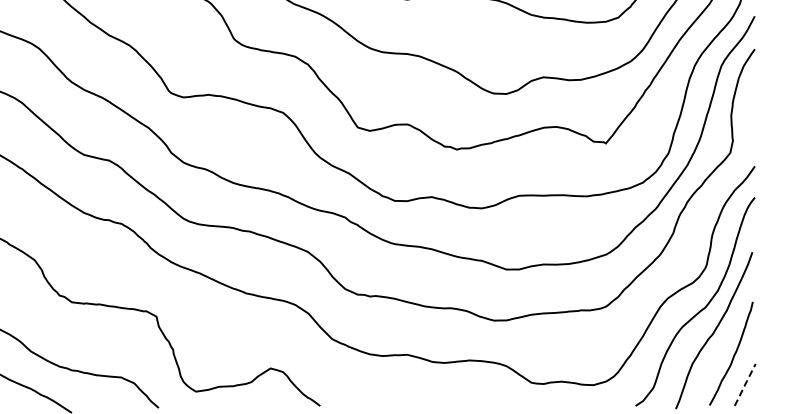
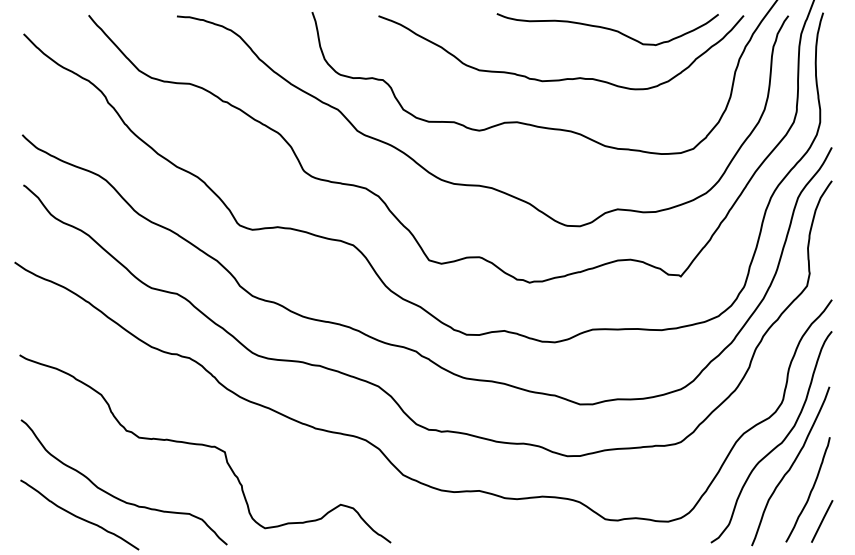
line: (745, 383) -> (822, 520), dashed -> solid

